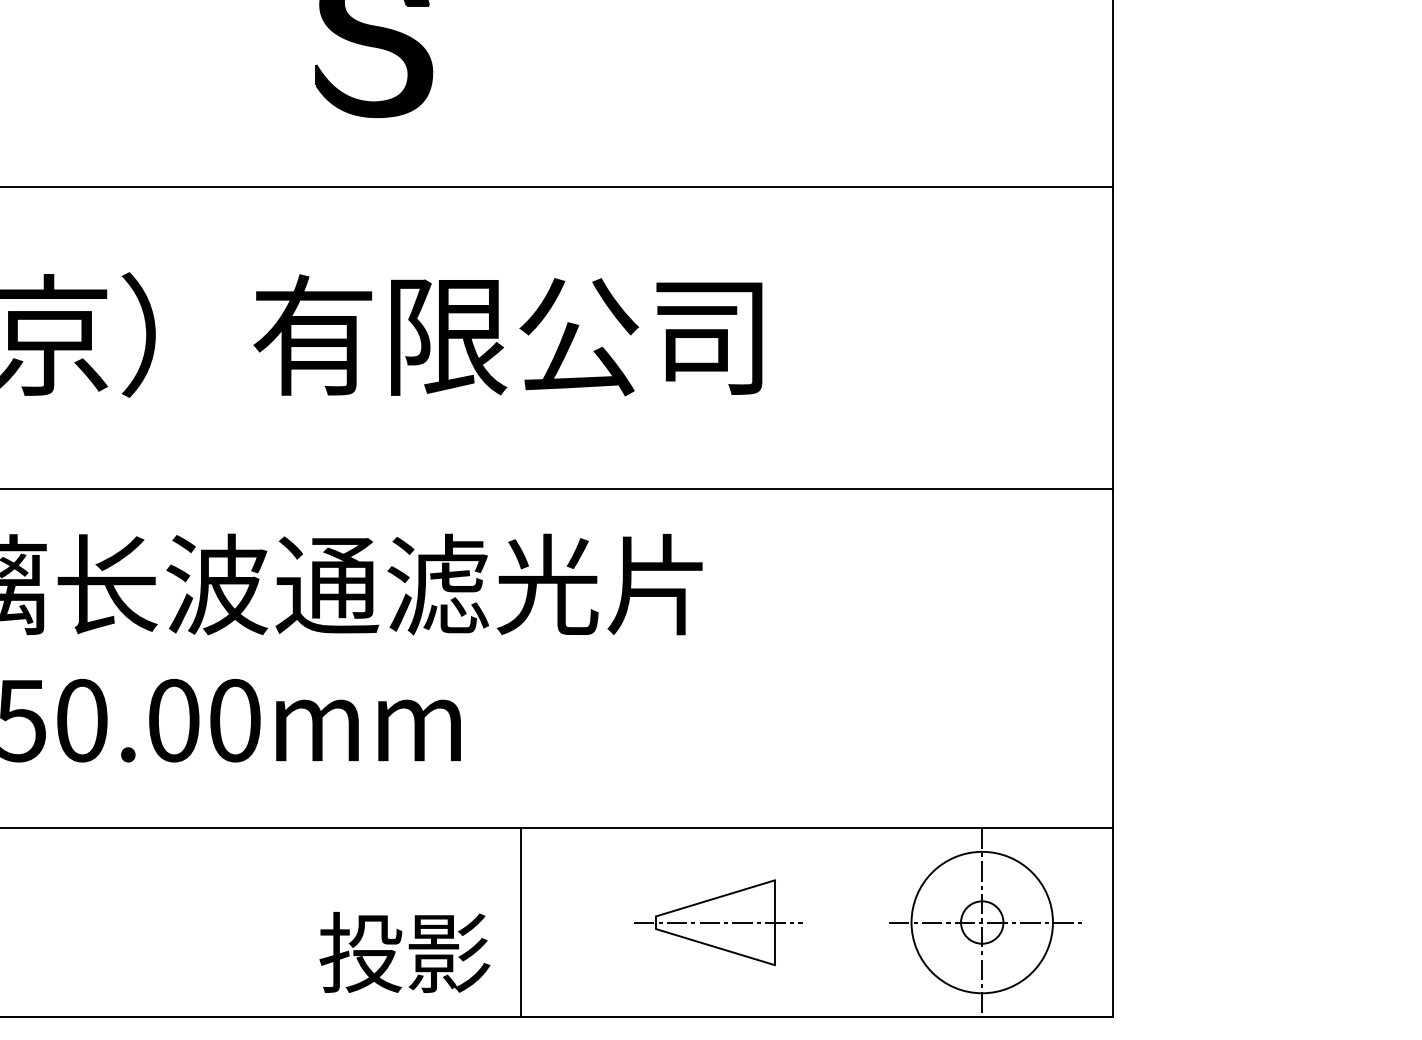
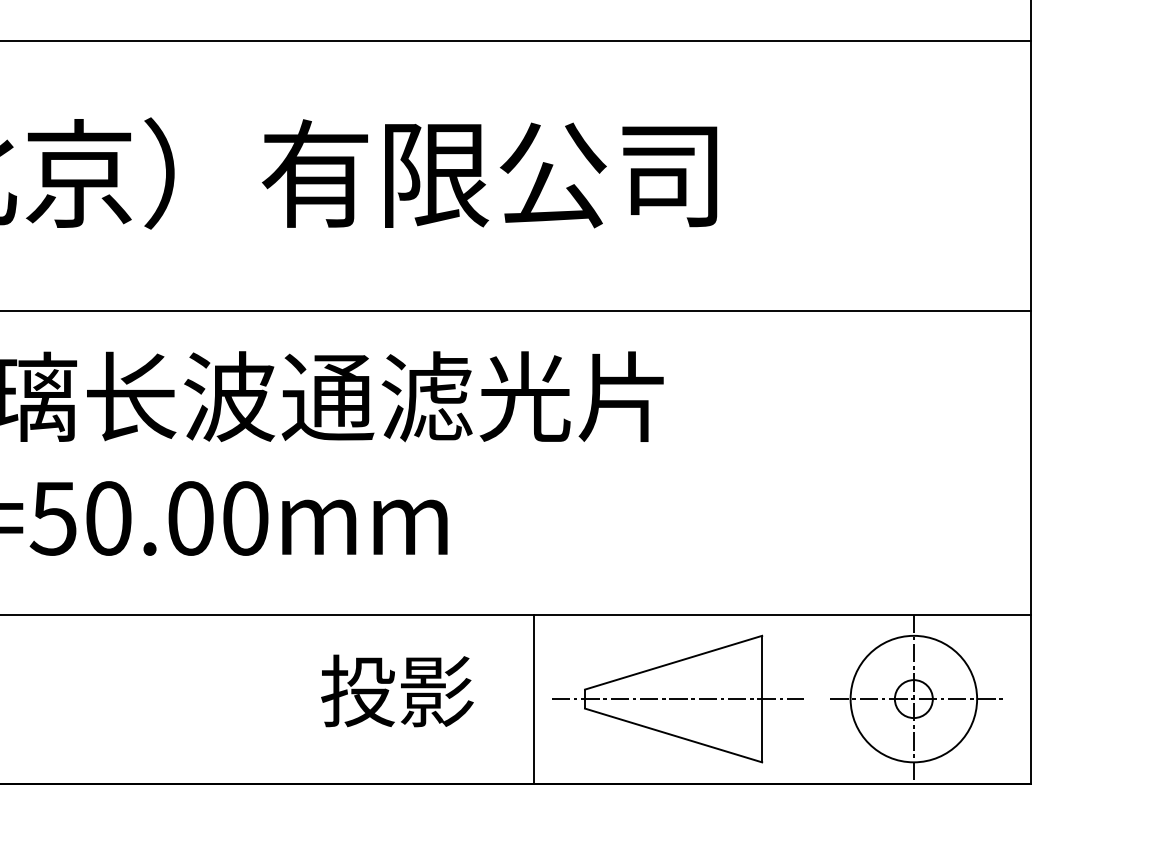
line: (520, 922) -> (533, 699), moved
part: (718, 922) -> (677, 699), size x1.67
text: (404, 952) -> (397, 690), moved

